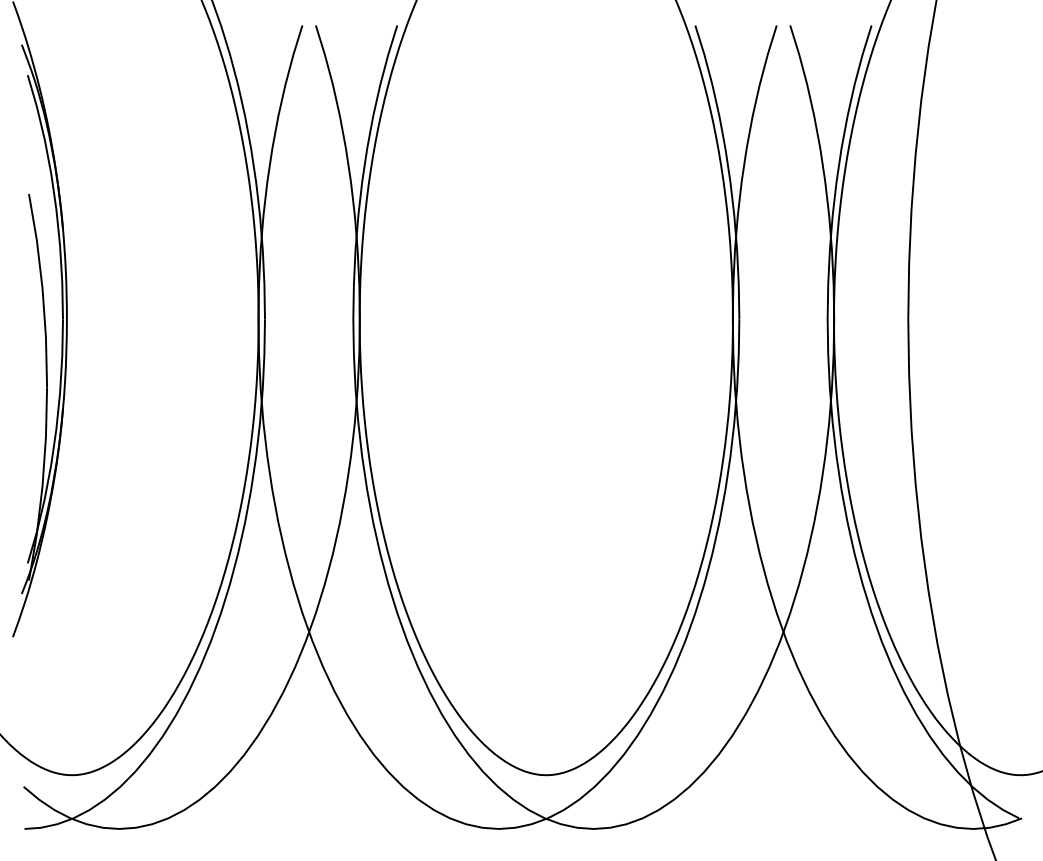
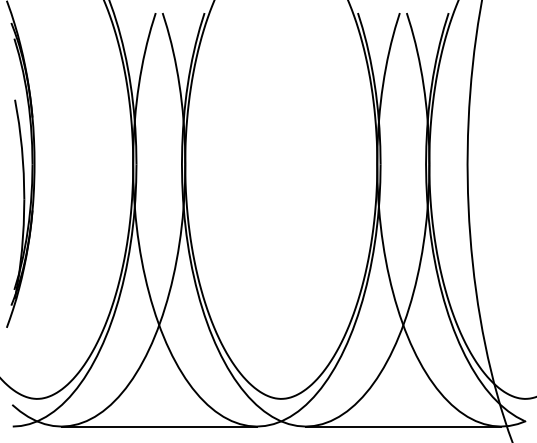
line: (307, 828) -> (158, 426), added
line: (781, 828) -> (402, 426), added

